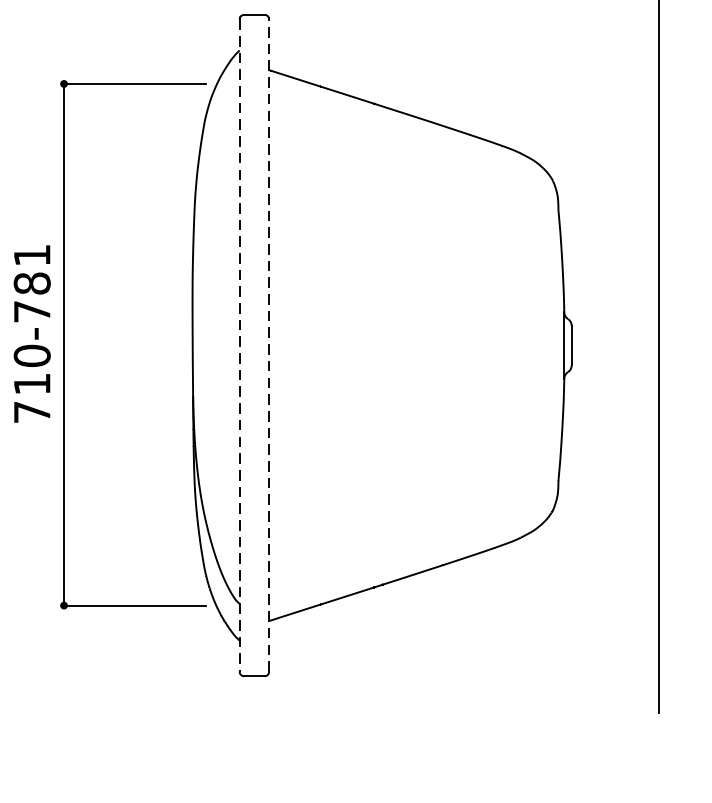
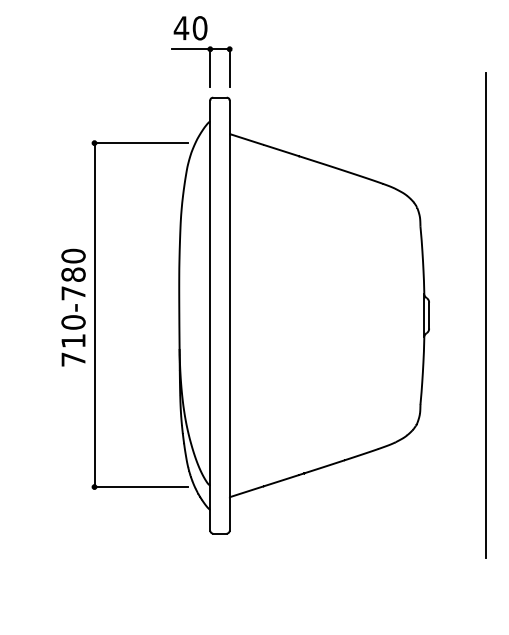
text: (32, 254) -> (73, 255), 710-781 -> 710-780
line: (268, 345) -> (229, 315), dashed -> solid
line: (239, 346) -> (210, 316), dashed -> solid

